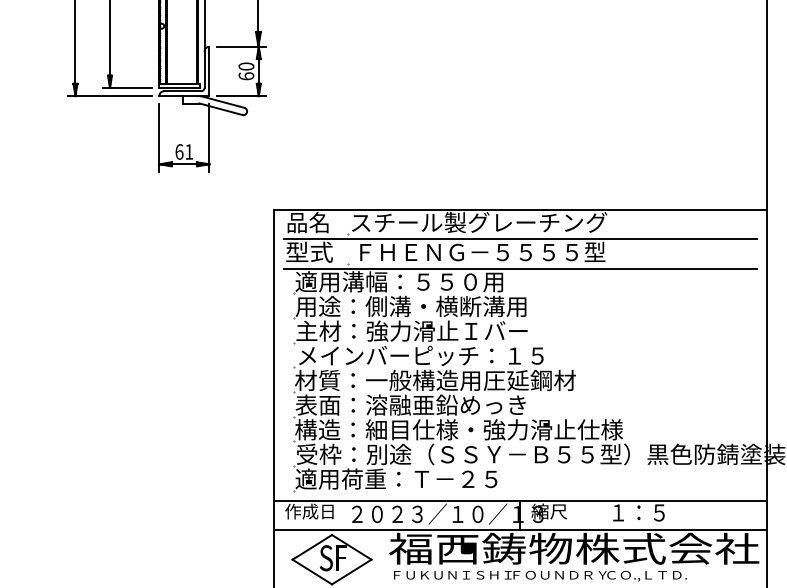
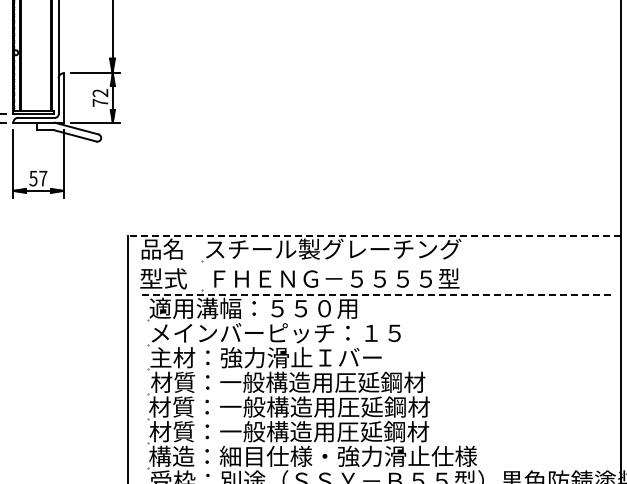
text: (246, 71) -> (100, 98), 60 -> 72
text: (184, 151) -> (38, 178), 61 -> 57
line: (520, 209) -> (374, 236), solid -> dashed
line: (520, 239) -> (374, 266), removed
line: (520, 268) -> (374, 295), solid -> dashed
text: (420, 306) -> (274, 333), 用途：側溝・横断溝用 -> メインバーピッチ：１５
text: (434, 355) -> (288, 382), メインバーピッチ：１５ -> 材質：一般構造用圧延鋼材
text: (434, 404) -> (288, 431), 表面：溶融亜鉛めっき -> 材質：一般構造用圧延鋼材

